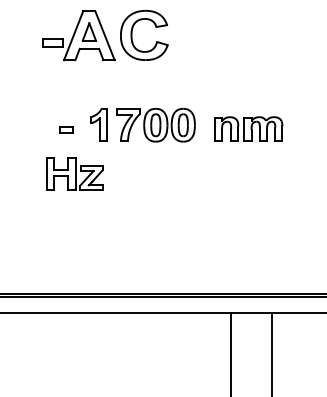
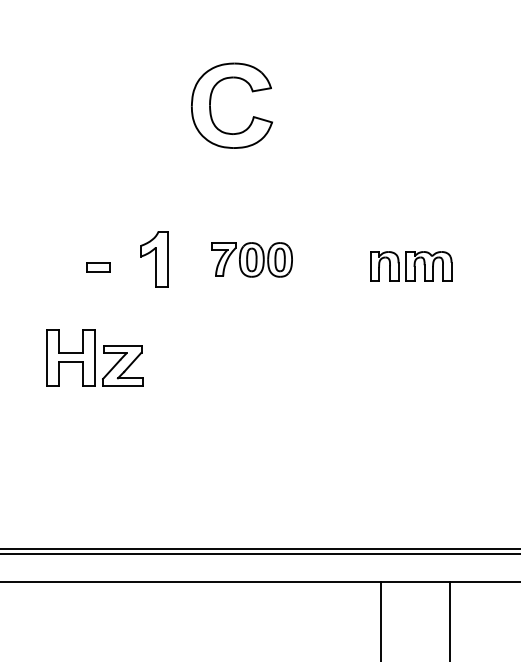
part: (78, 35) -> (119, 105), removed
part: (155, 125) -> (251, 260), size x0.6
part: (248, 128) -> (410, 265), size x0.7
part: (74, 173) -> (93, 357), moved

